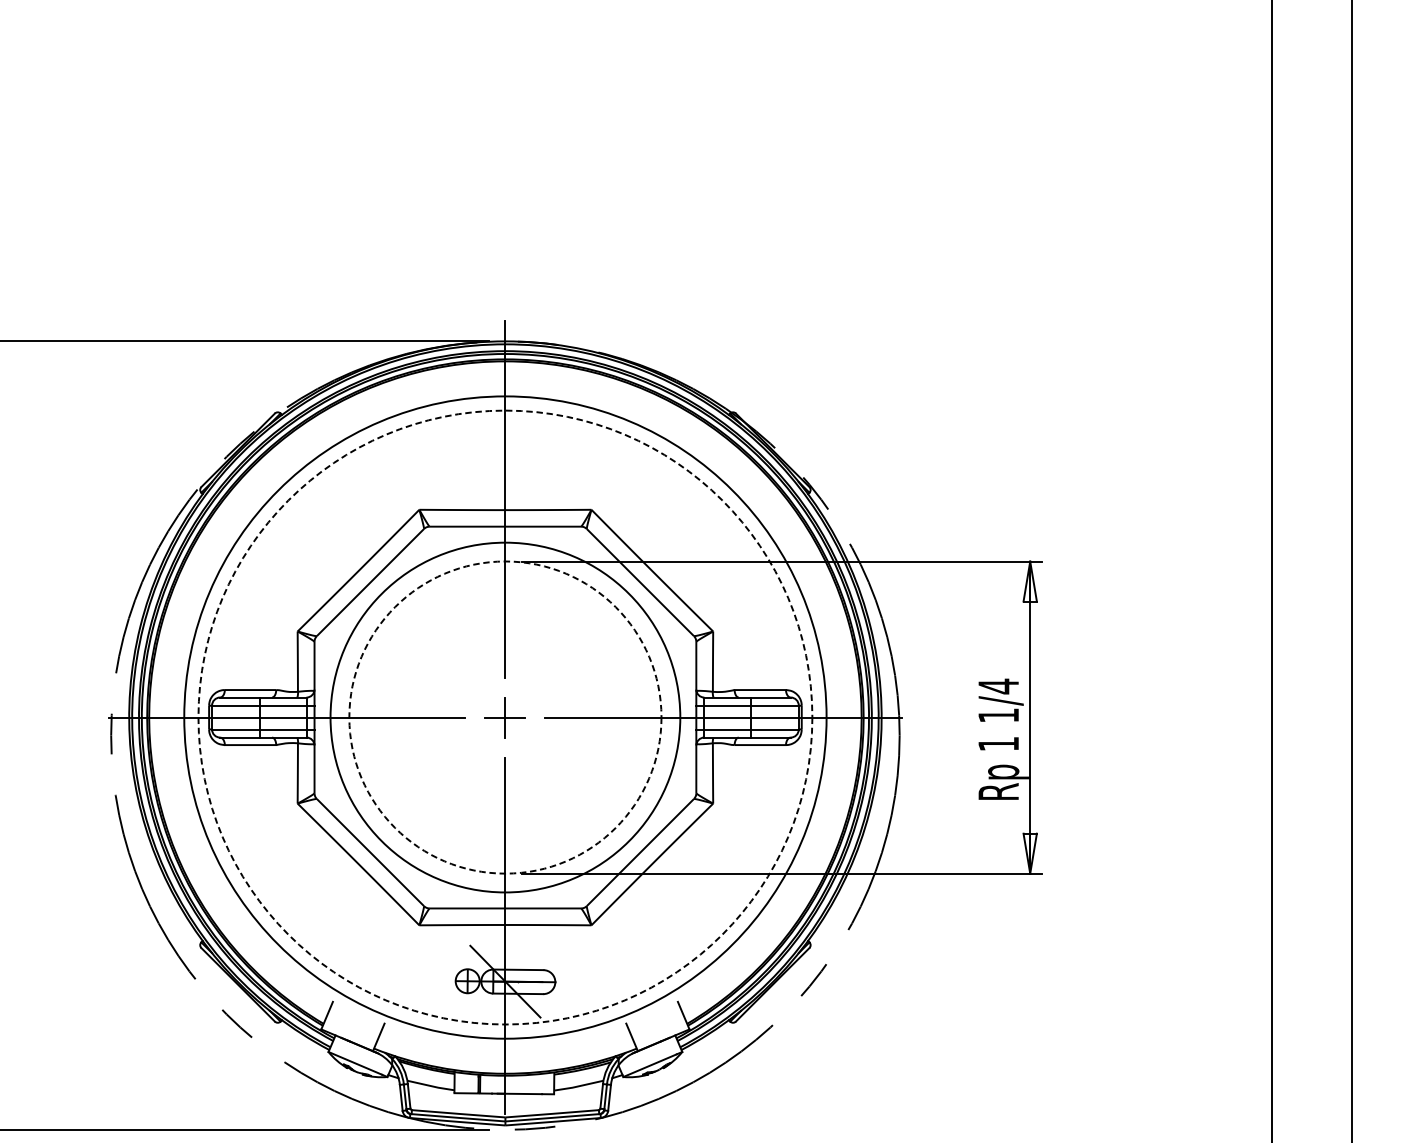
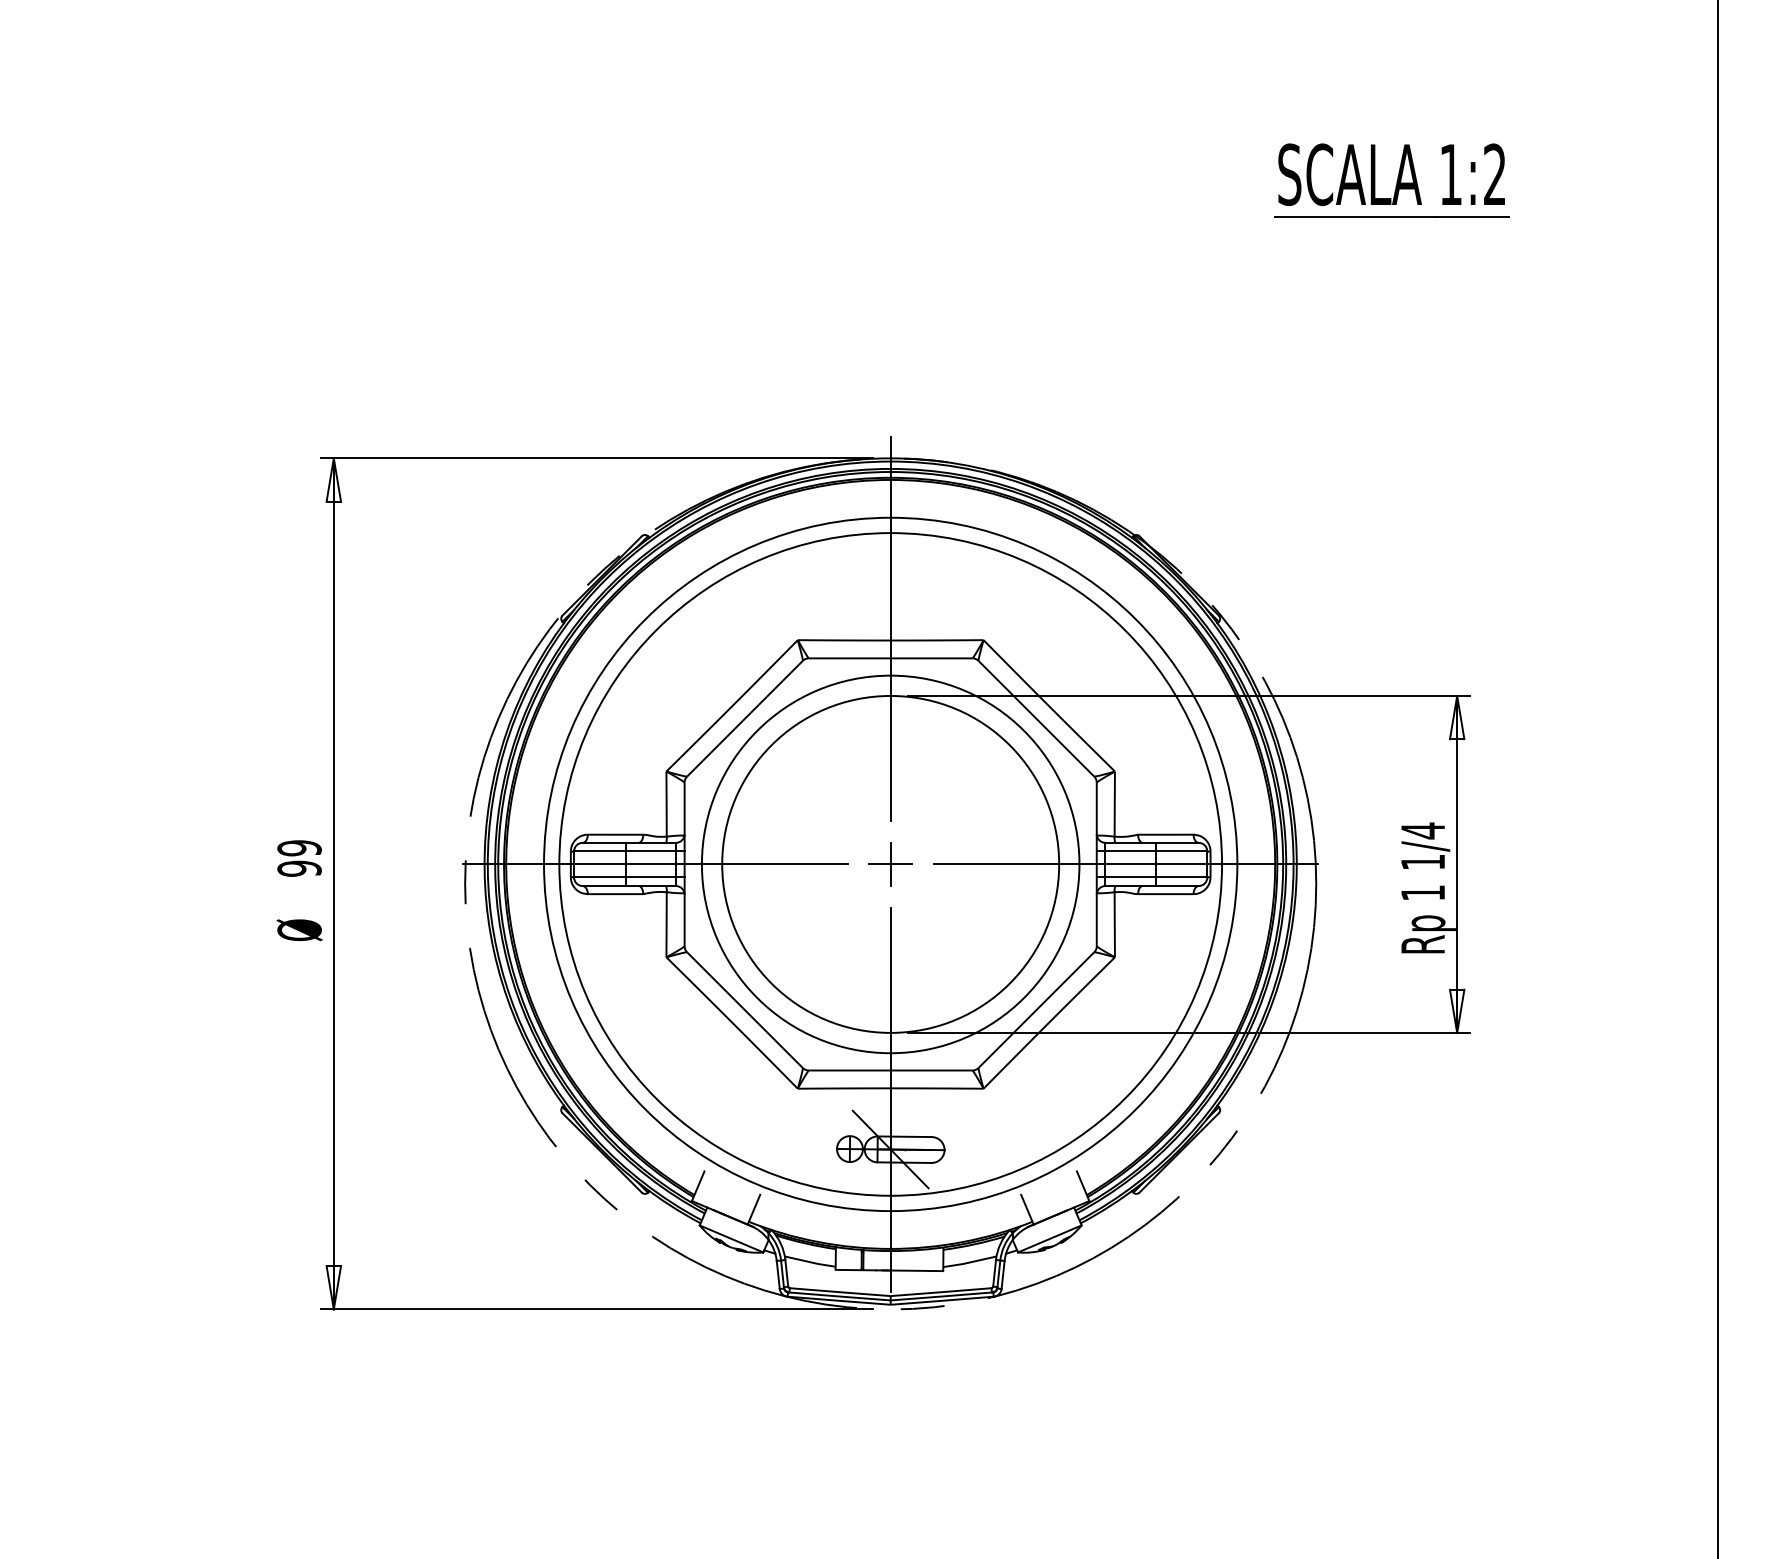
part: (969, 83) -> (1391, 180), added
circle: (505, 716) -> (890, 863), dashed -> solid
circle: (505, 717) -> (890, 864), dashed -> solid

